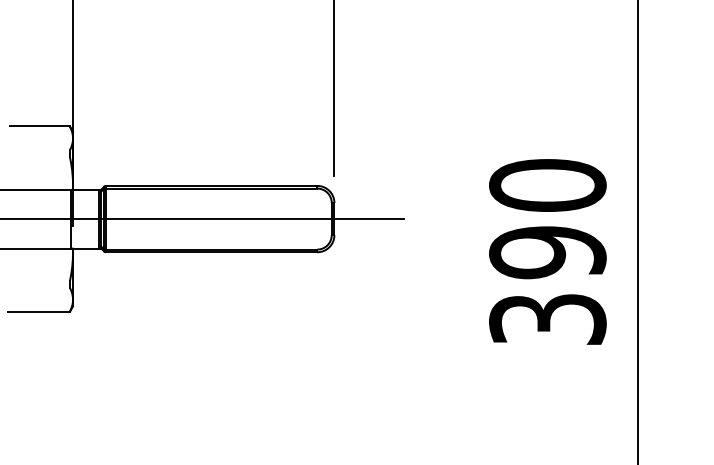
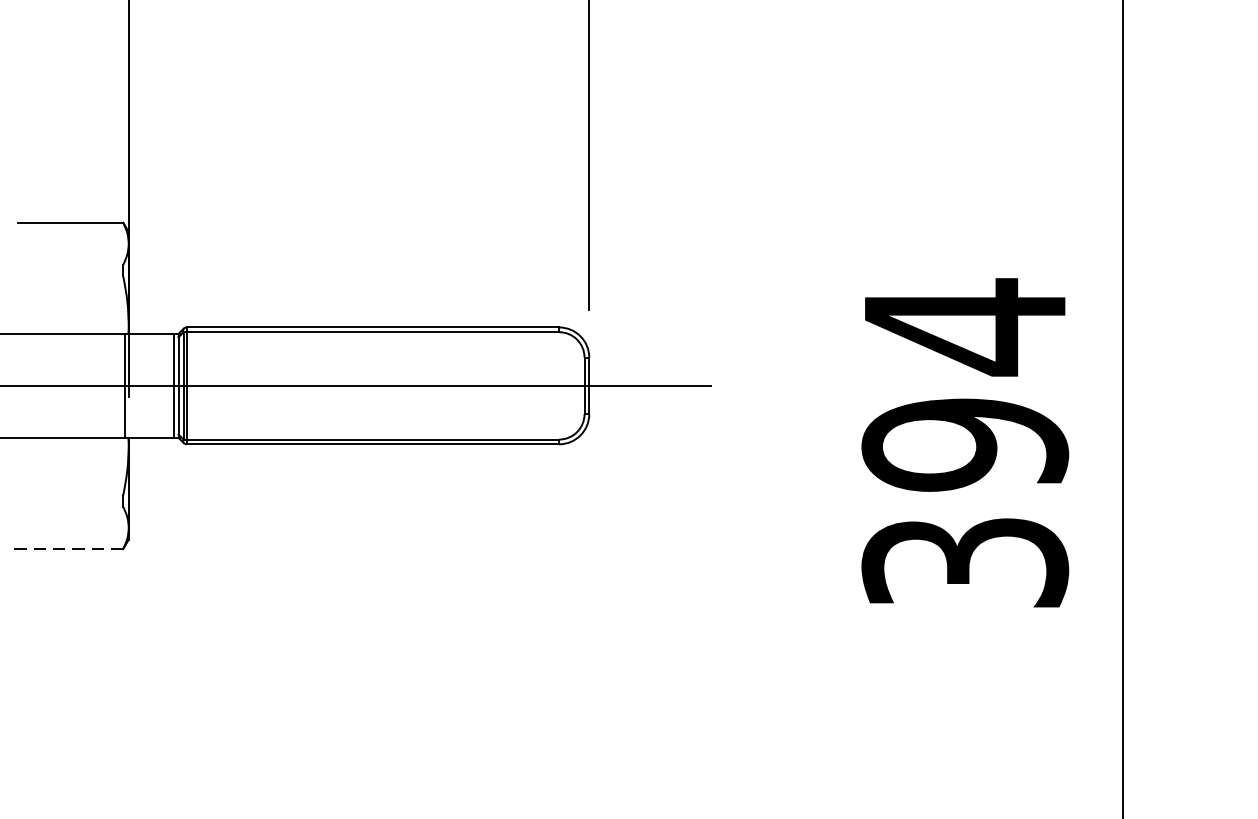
text: (547, 185) -> (964, 326), 390 -> 394
line: (39, 311) -> (69, 548), solid -> dashed

